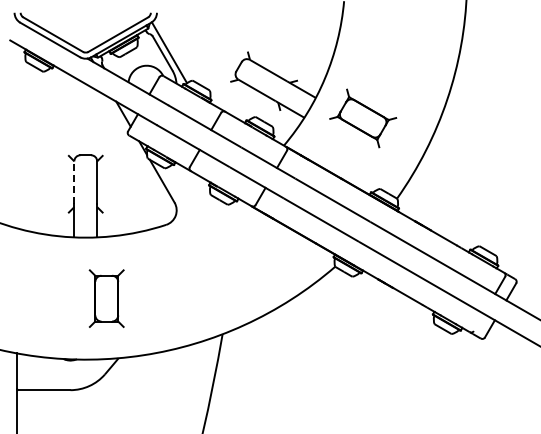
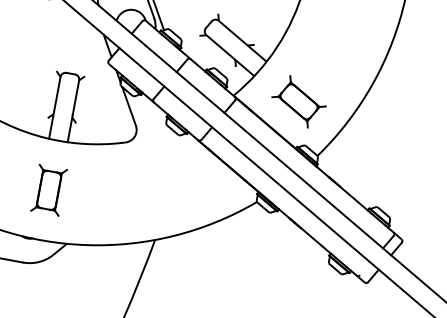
part: (363, 118) -> (299, 101), moved
line: (74, 182) -> (57, 94), dashed -> solid
part: (106, 298) -> (48, 190), moved

